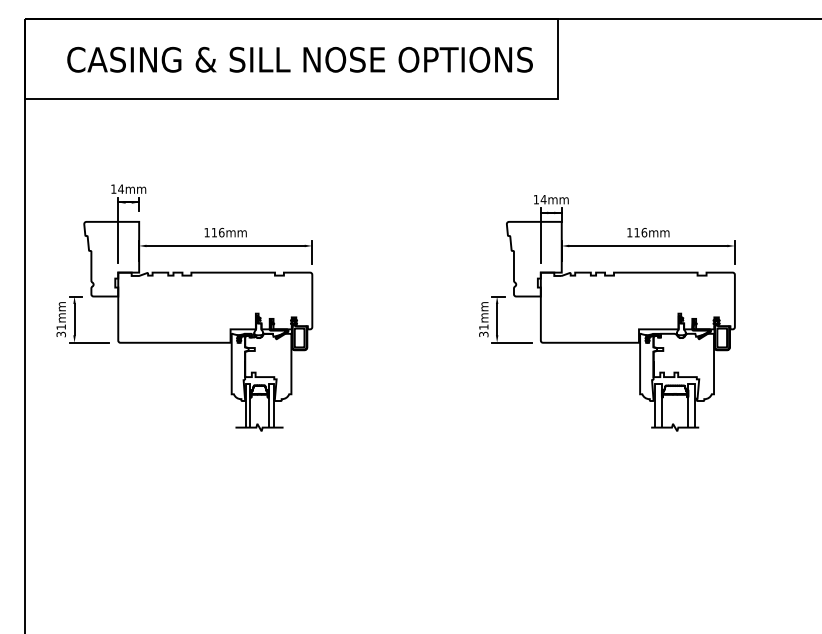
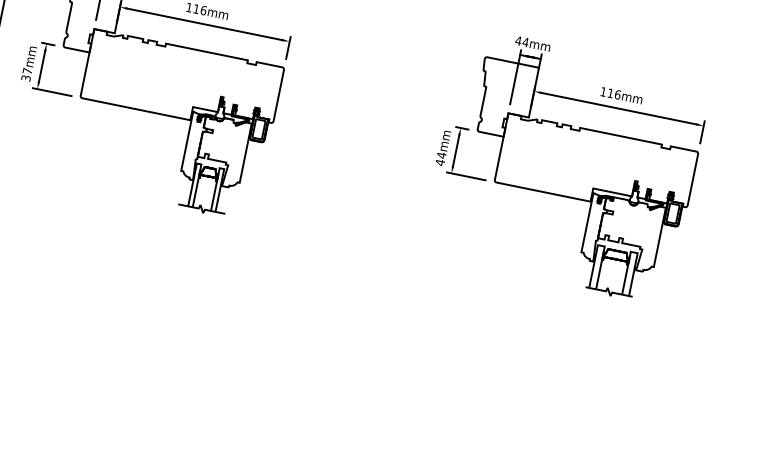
text: (536, 199) -> (518, 40), 14mm -> 44mm
text: (60, 326) -> (26, 70), 31mm -> 37mm
text: (483, 330) -> (440, 158), 31mm -> 44mm

